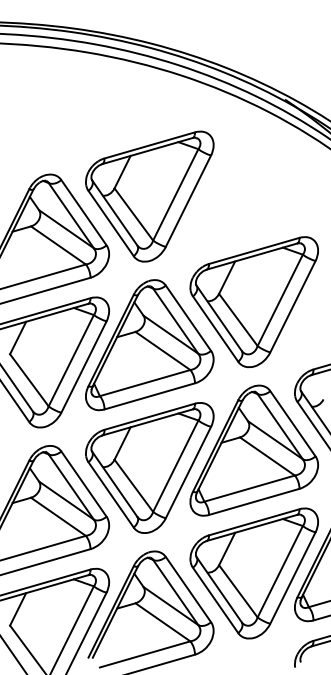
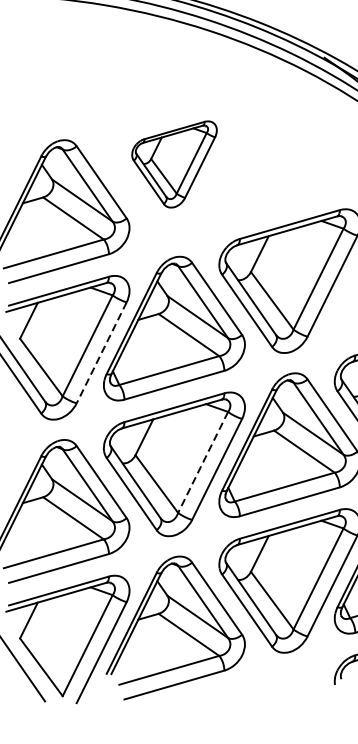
part: (149, 196) -> (174, 164), size x0.6
line: (83, 367) -> (101, 353), solid -> dashed
line: (175, 466) -> (202, 462), solid -> dashed

